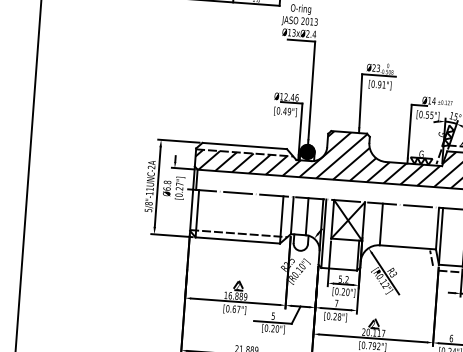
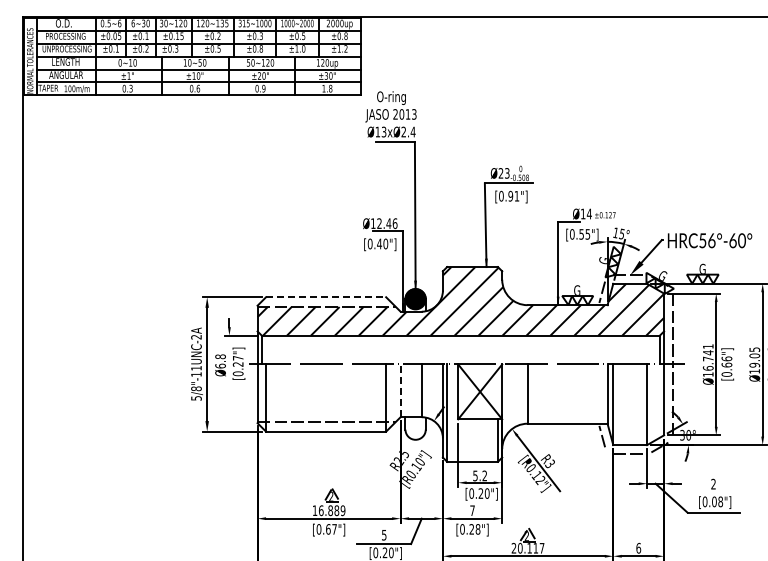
text: (289, 112) -> (385, 244), [0.49"] -> [0.40"]
line: (245, 146) -> (326, 297), solid -> dashed
line: (292, 215) -> (400, 390), solid -> dashed

